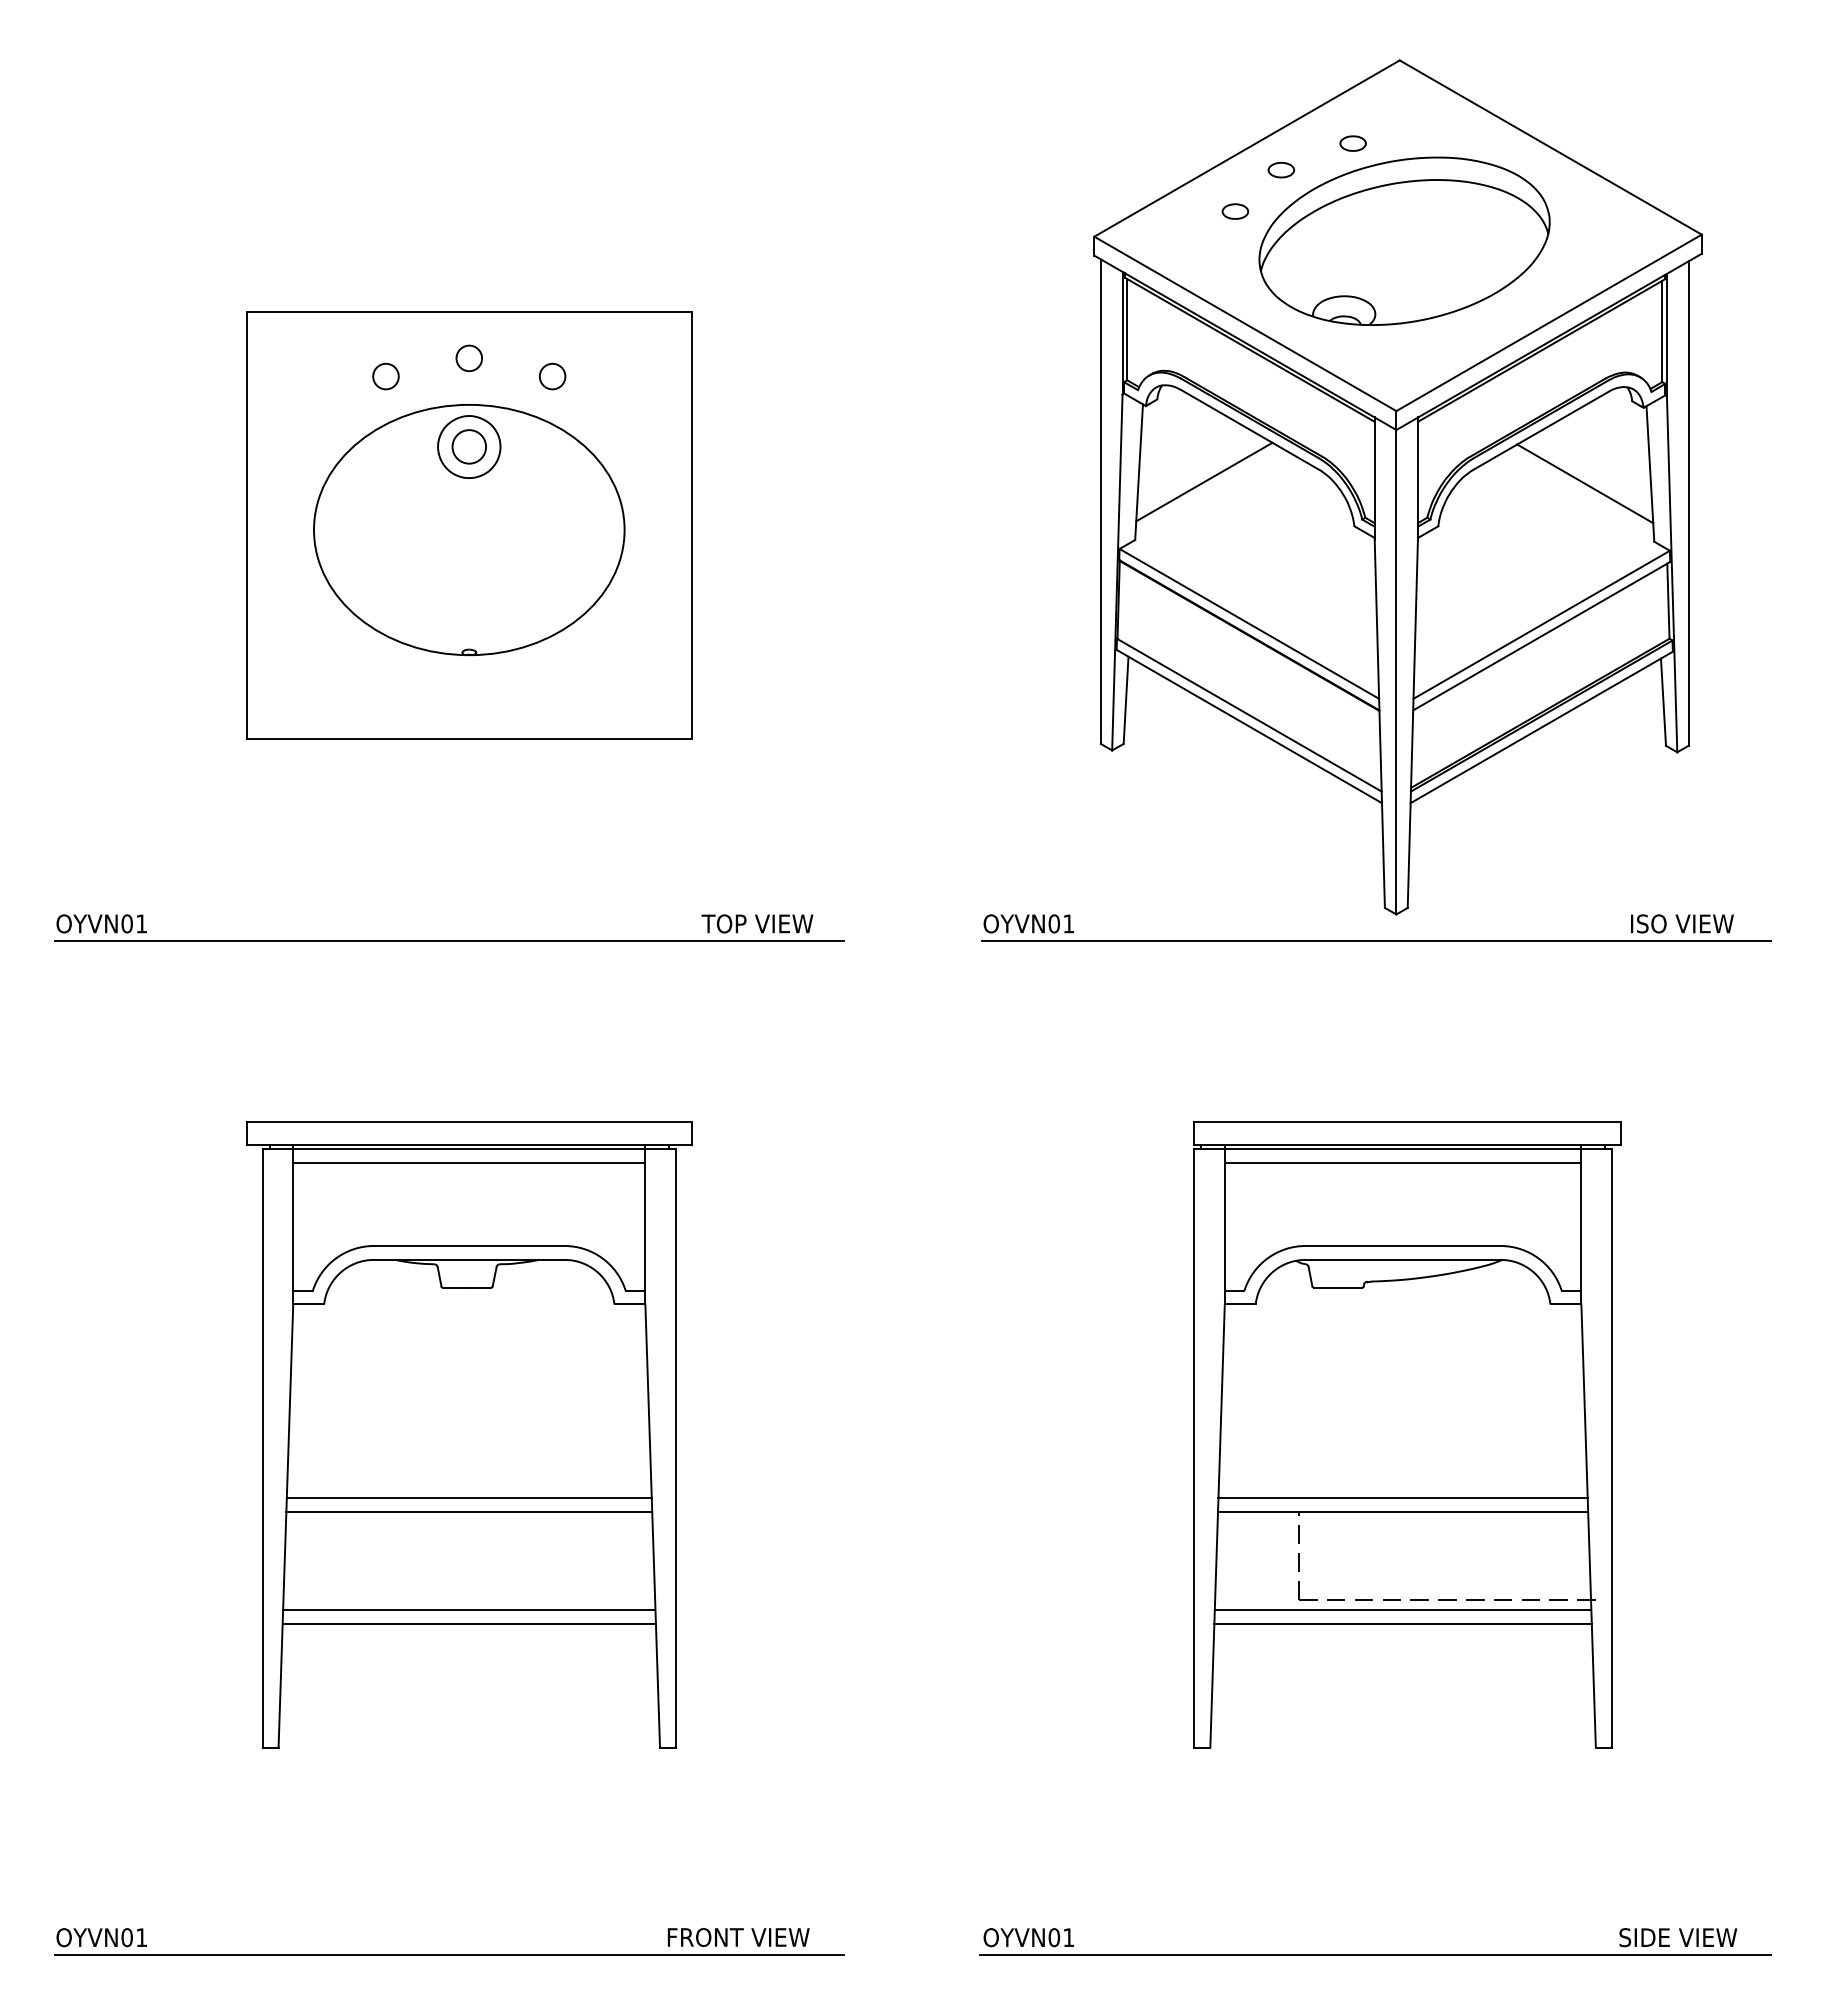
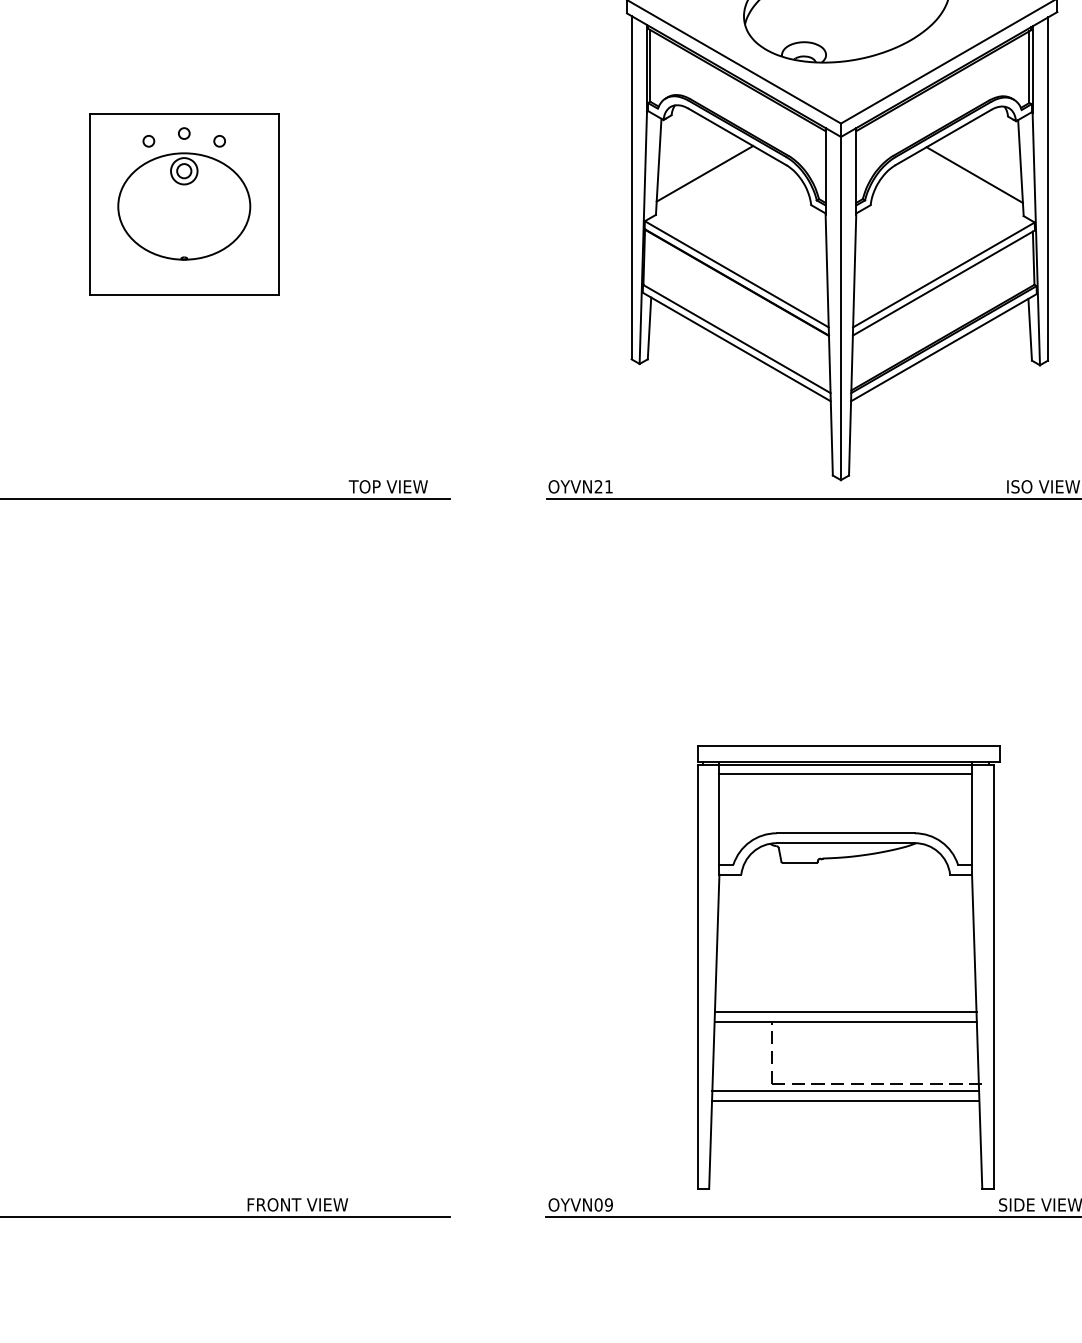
part: (469, 525) -> (184, 204), size x0.6
text: (1054, 923) -> (598, 486), OYVN01 -> OYVN21
part: (469, 1434) -> (184, 848), removed
part: (1407, 1434) -> (848, 966), moved
text: (738, 1937) -> (297, 1204), moved
text: (1068, 1937) -> (608, 1204), OYVN01 -> OYVN09

